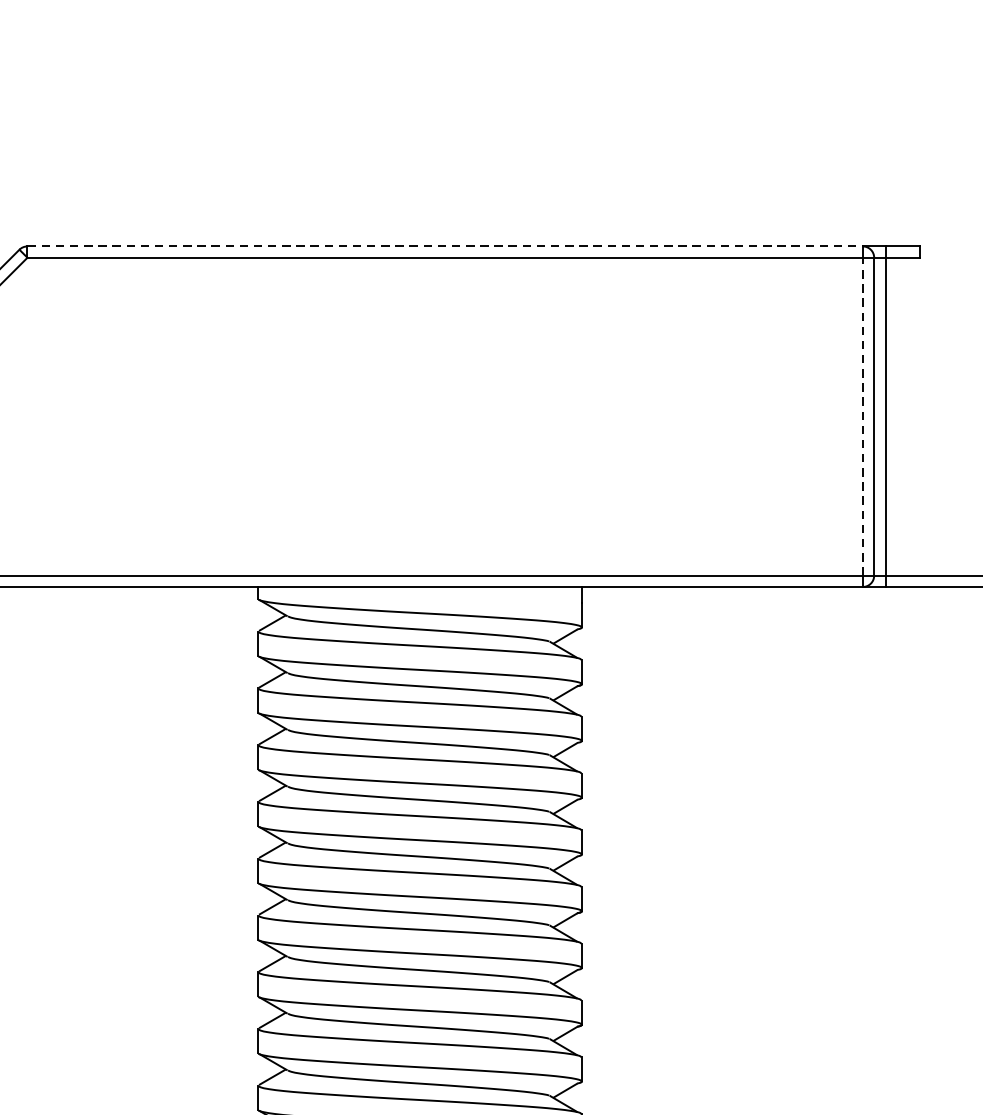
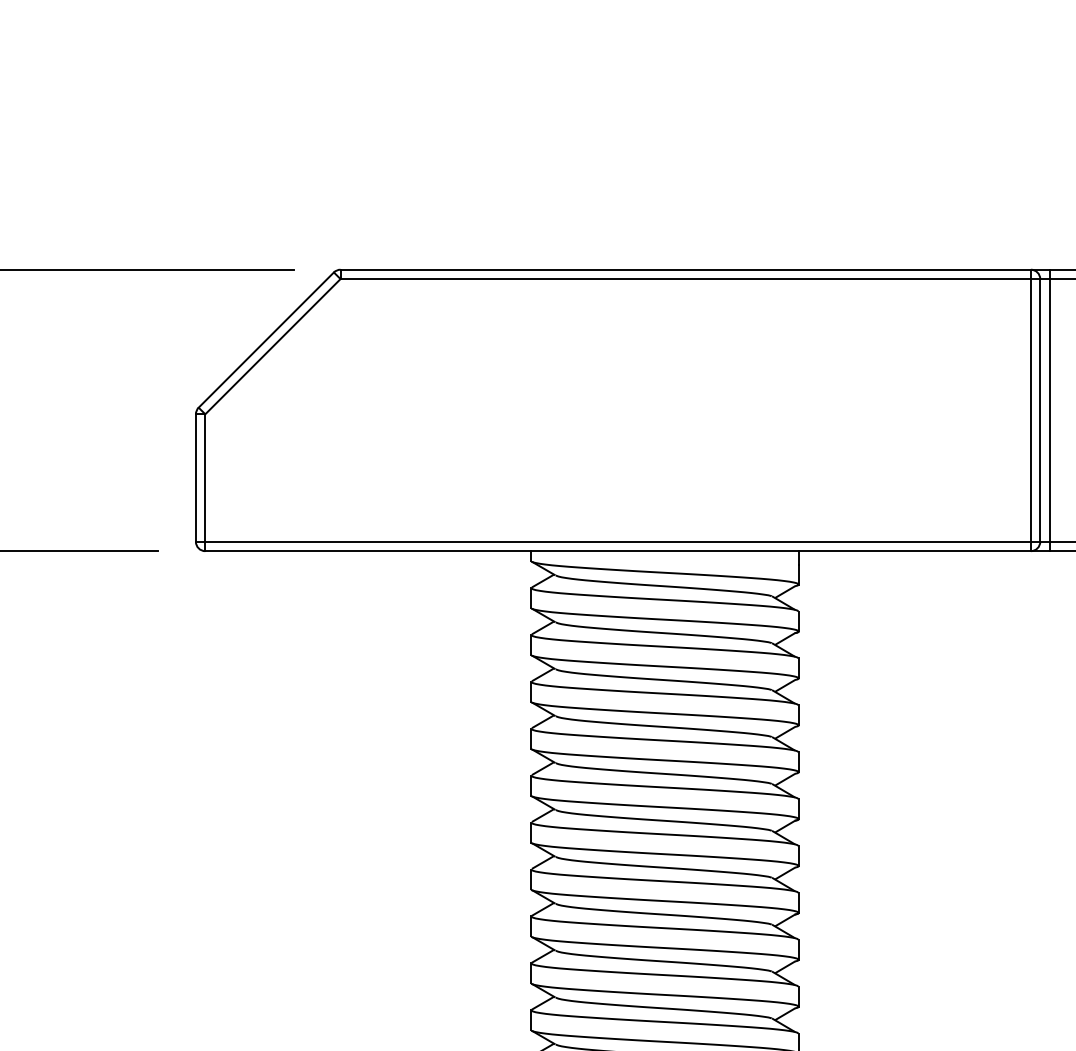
line: (446, 246) -> (686, 269), dashed -> solid
line: (862, 415) -> (1030, 409), dashed -> solid

